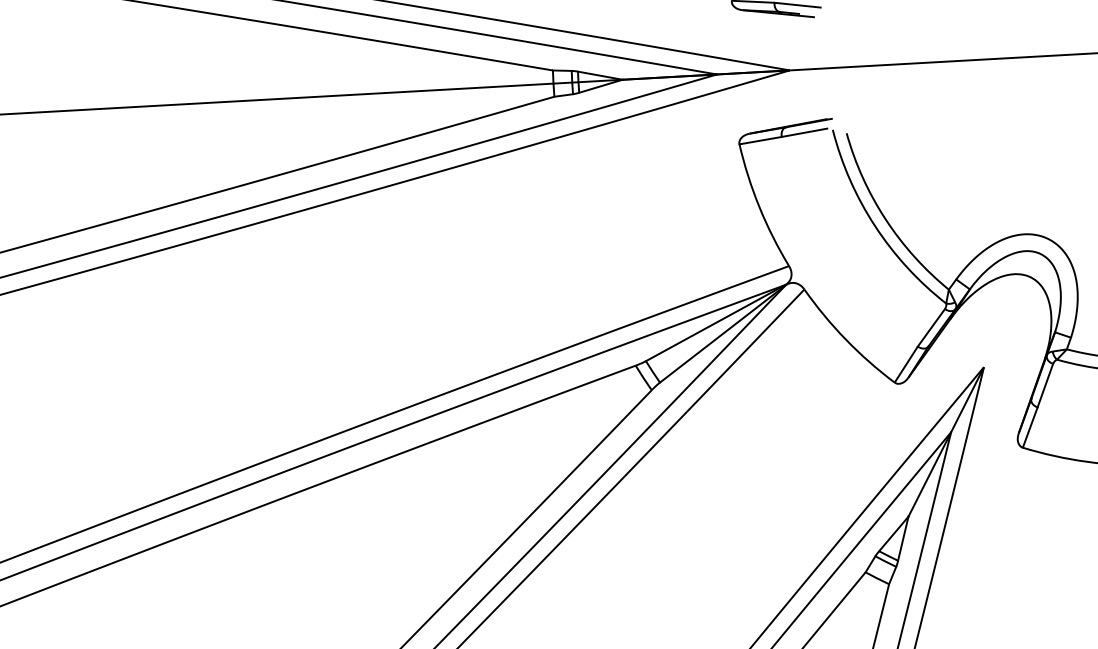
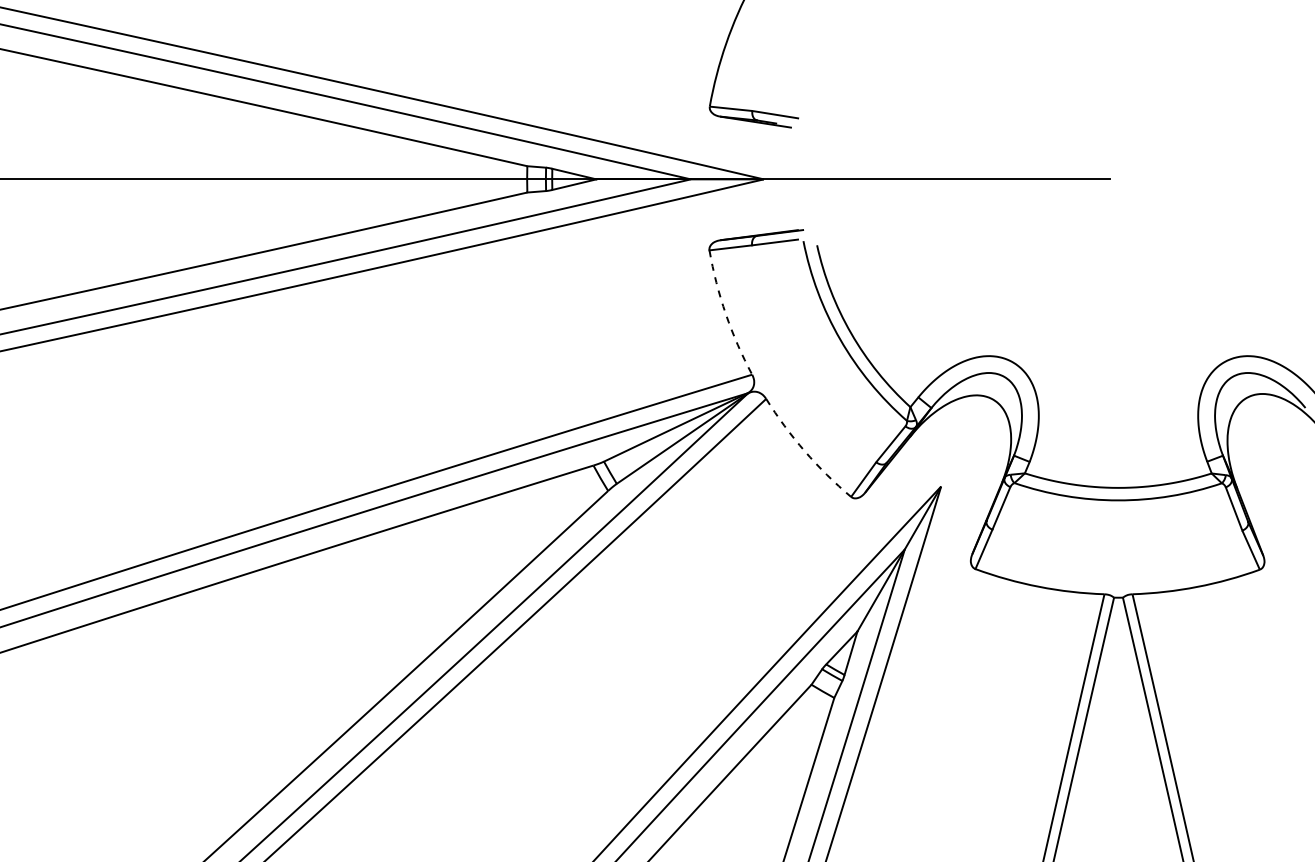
arc: (759, 207) -> (725, 314), solid -> dashed
arc: (845, 339) -> (804, 451), solid -> dashed

